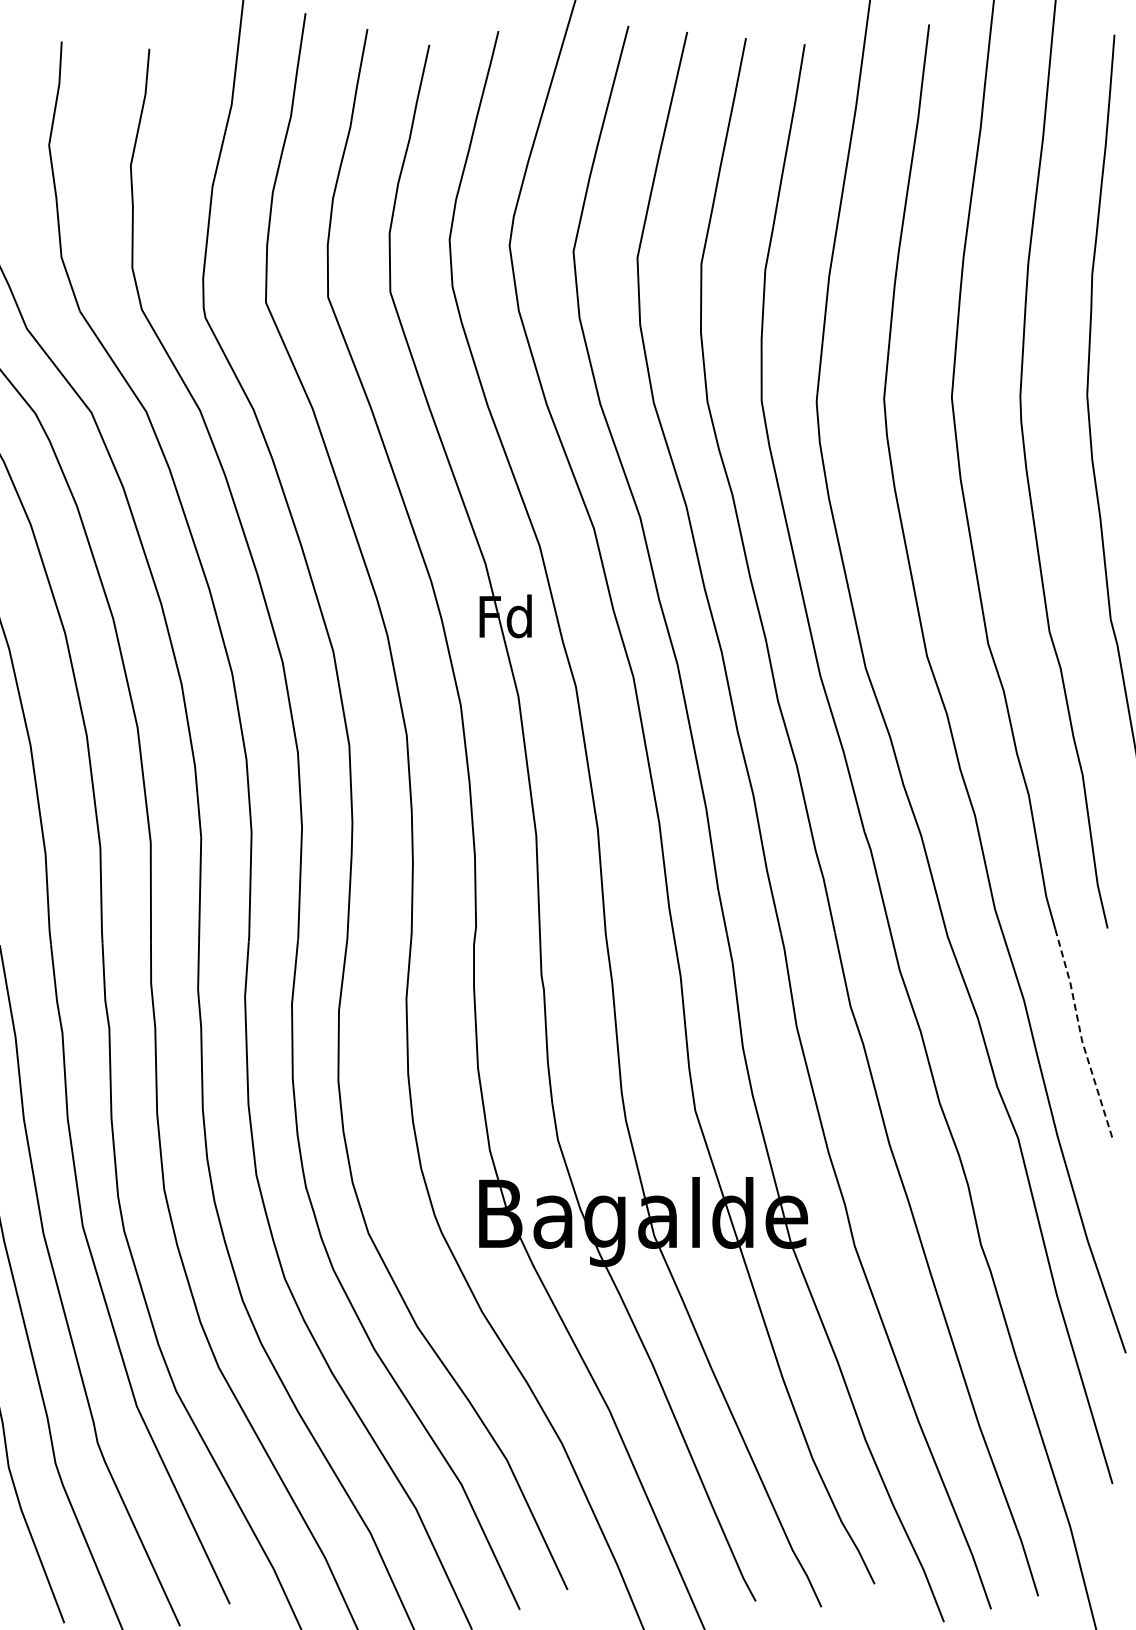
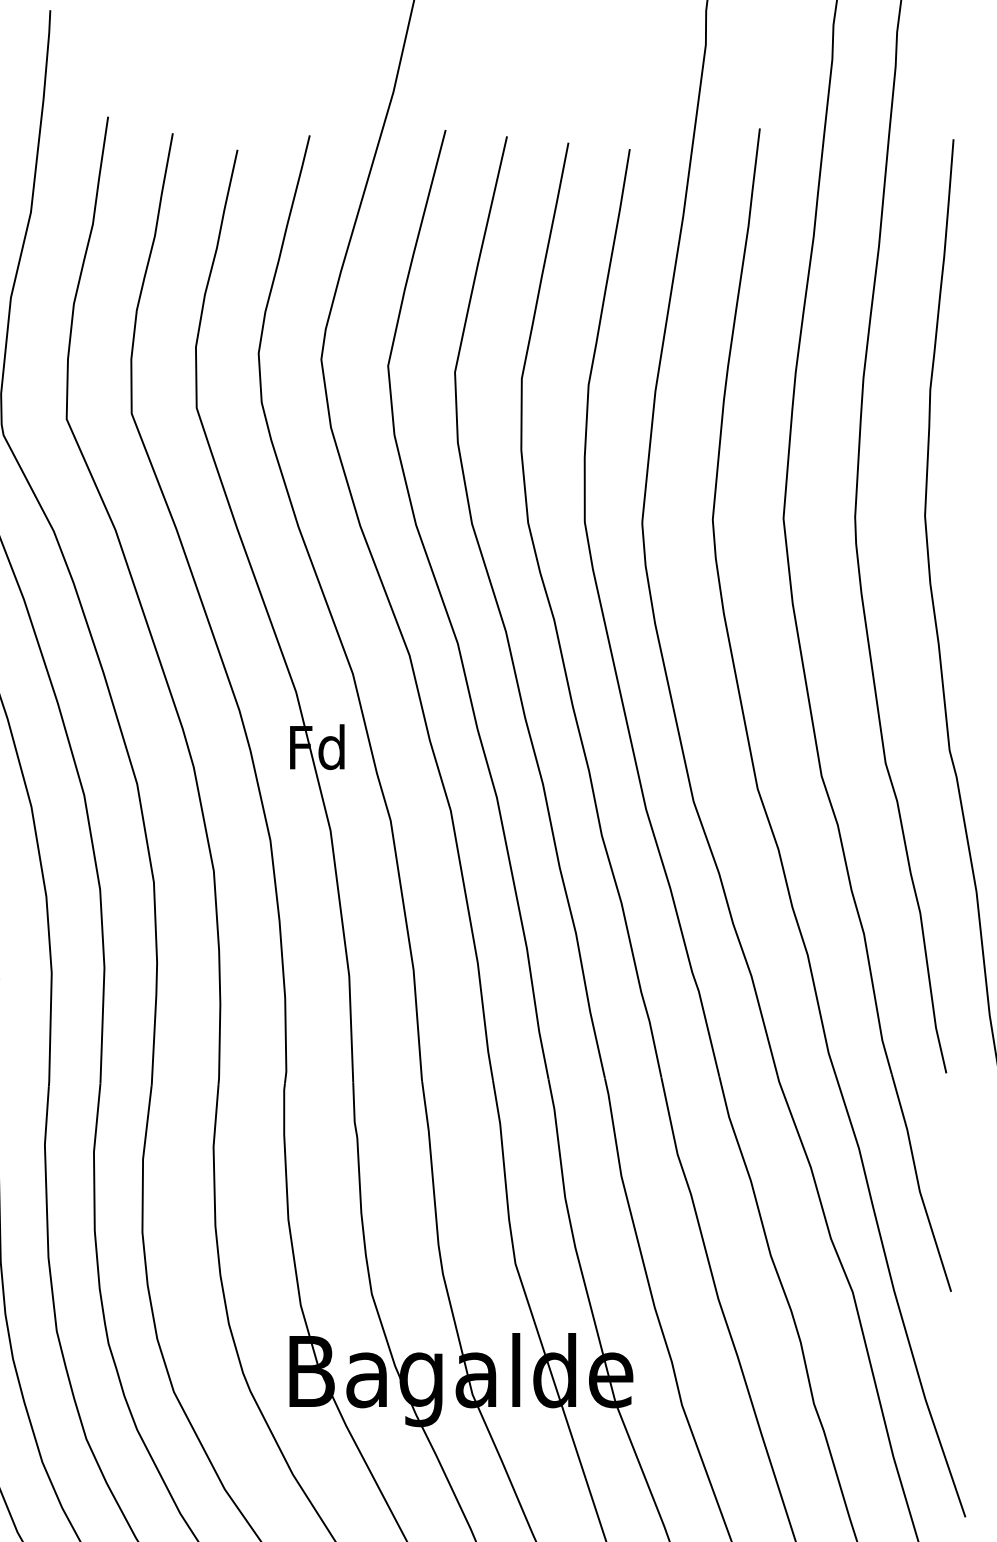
line: (1080, 1034) -> (918, 1184), dashed -> solid

